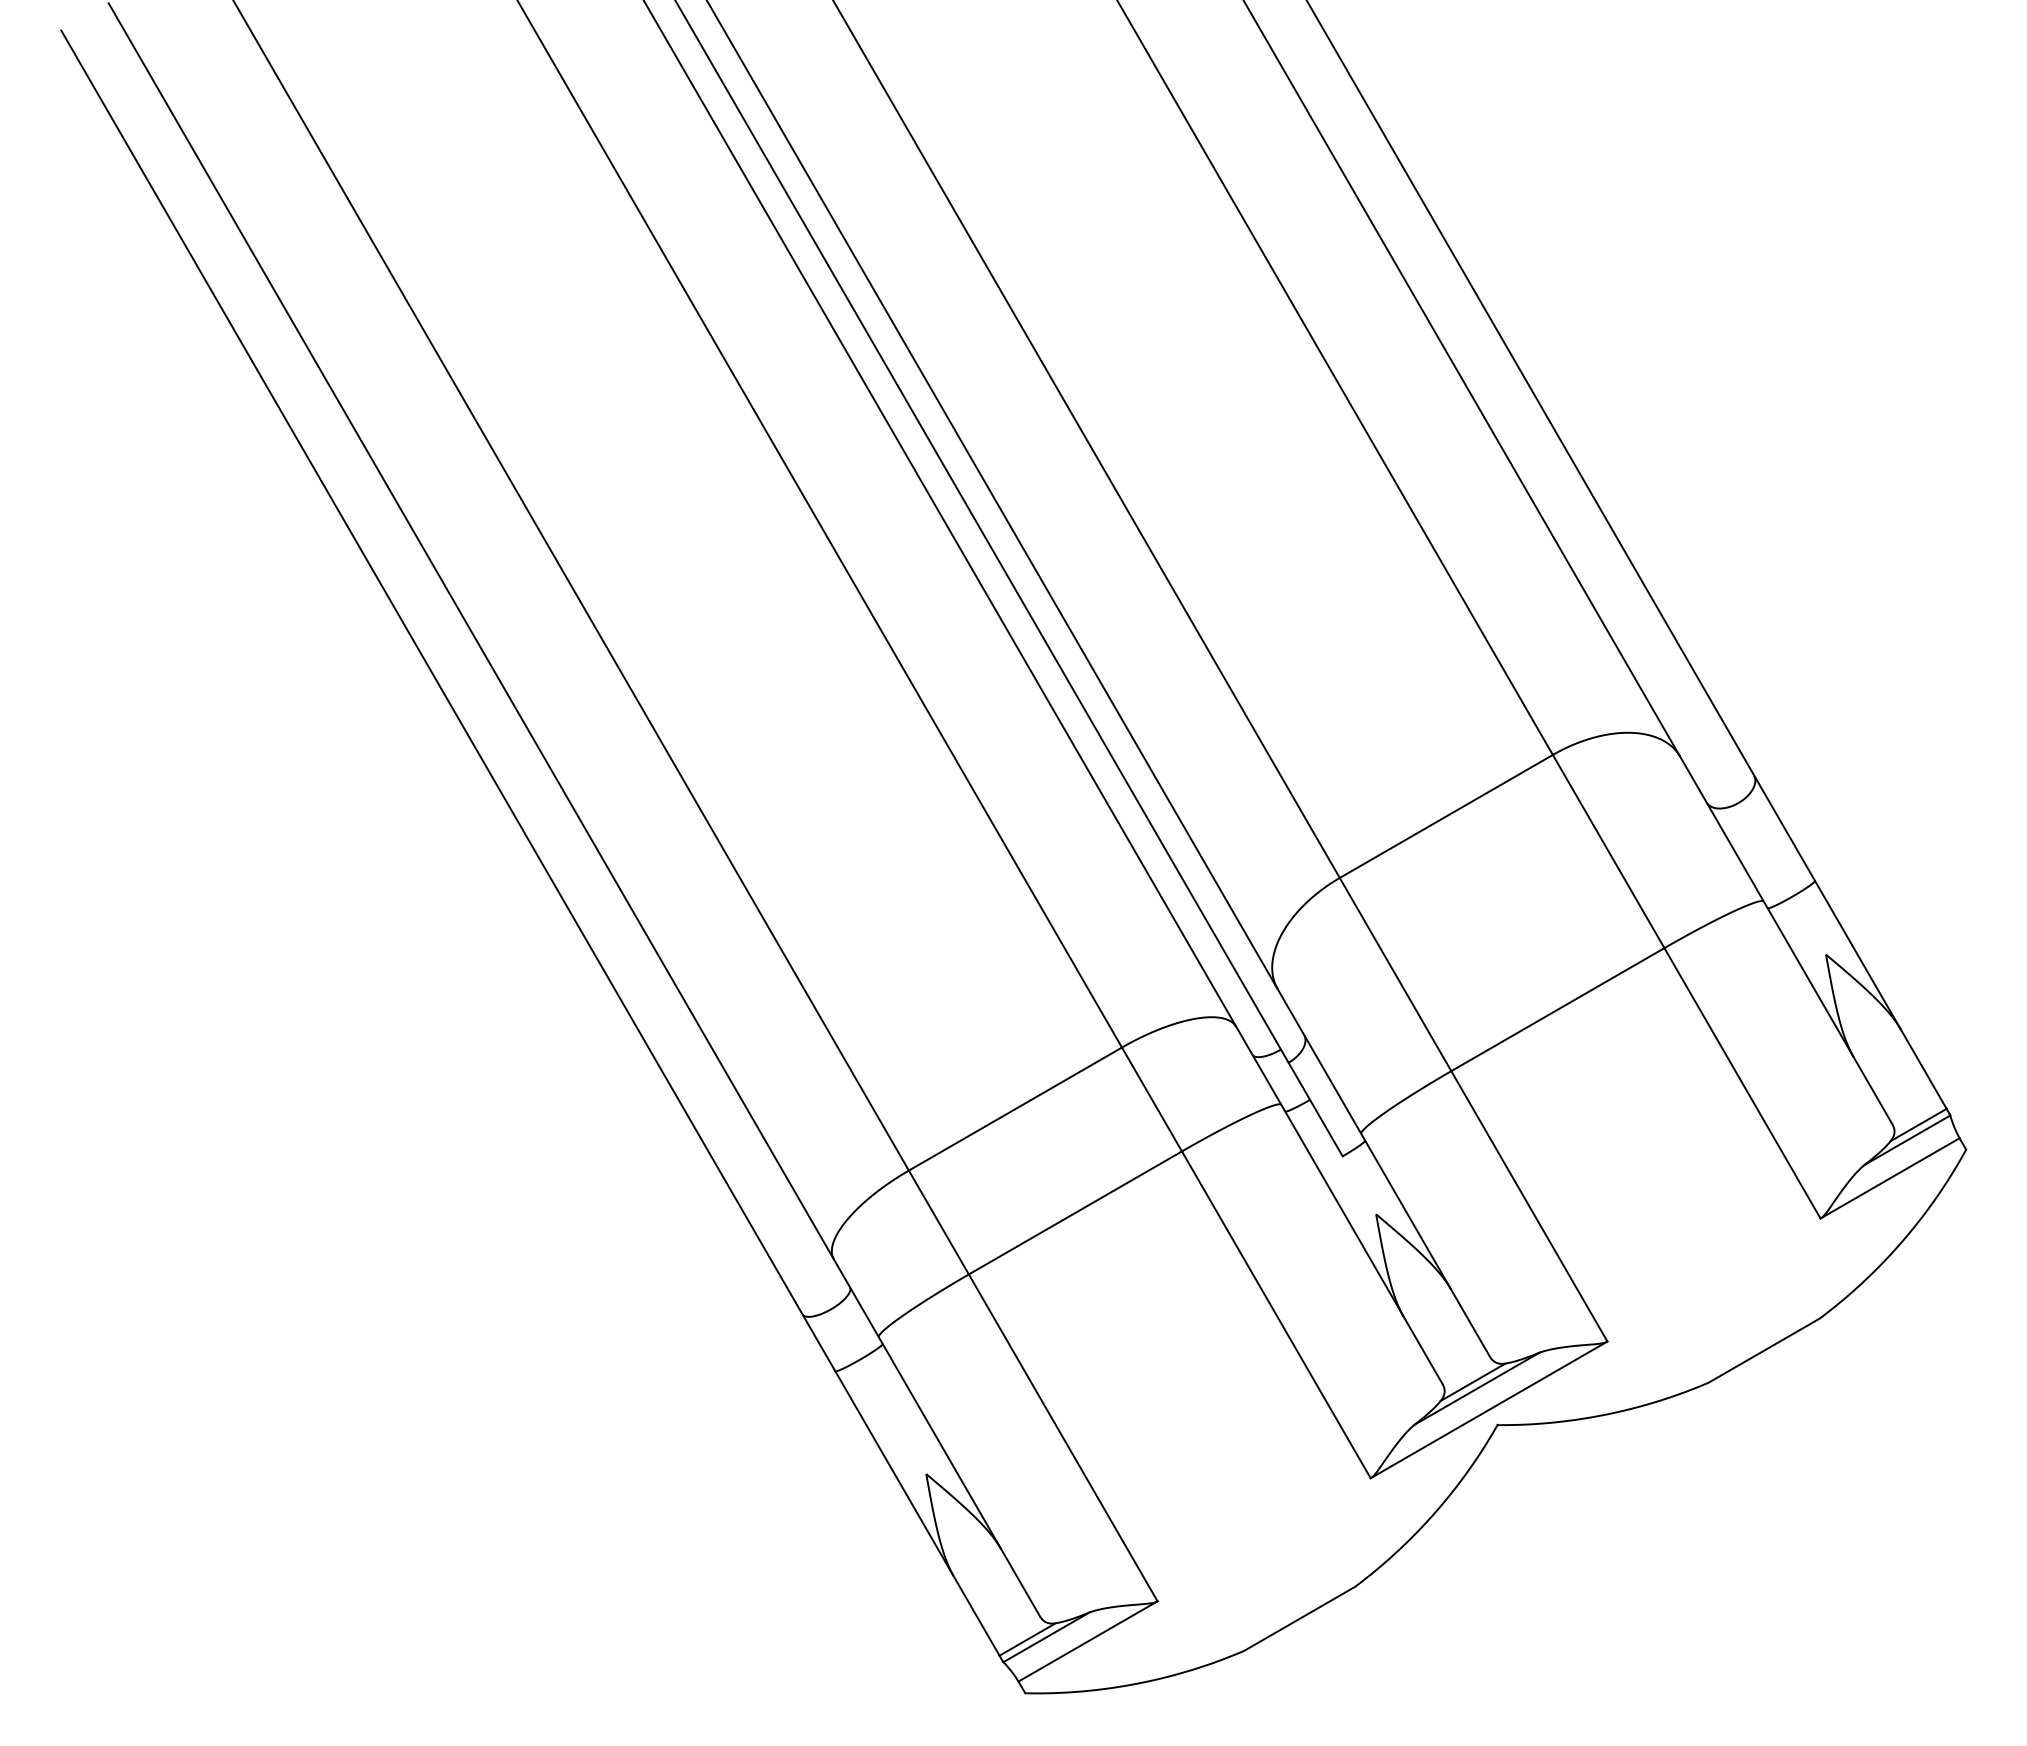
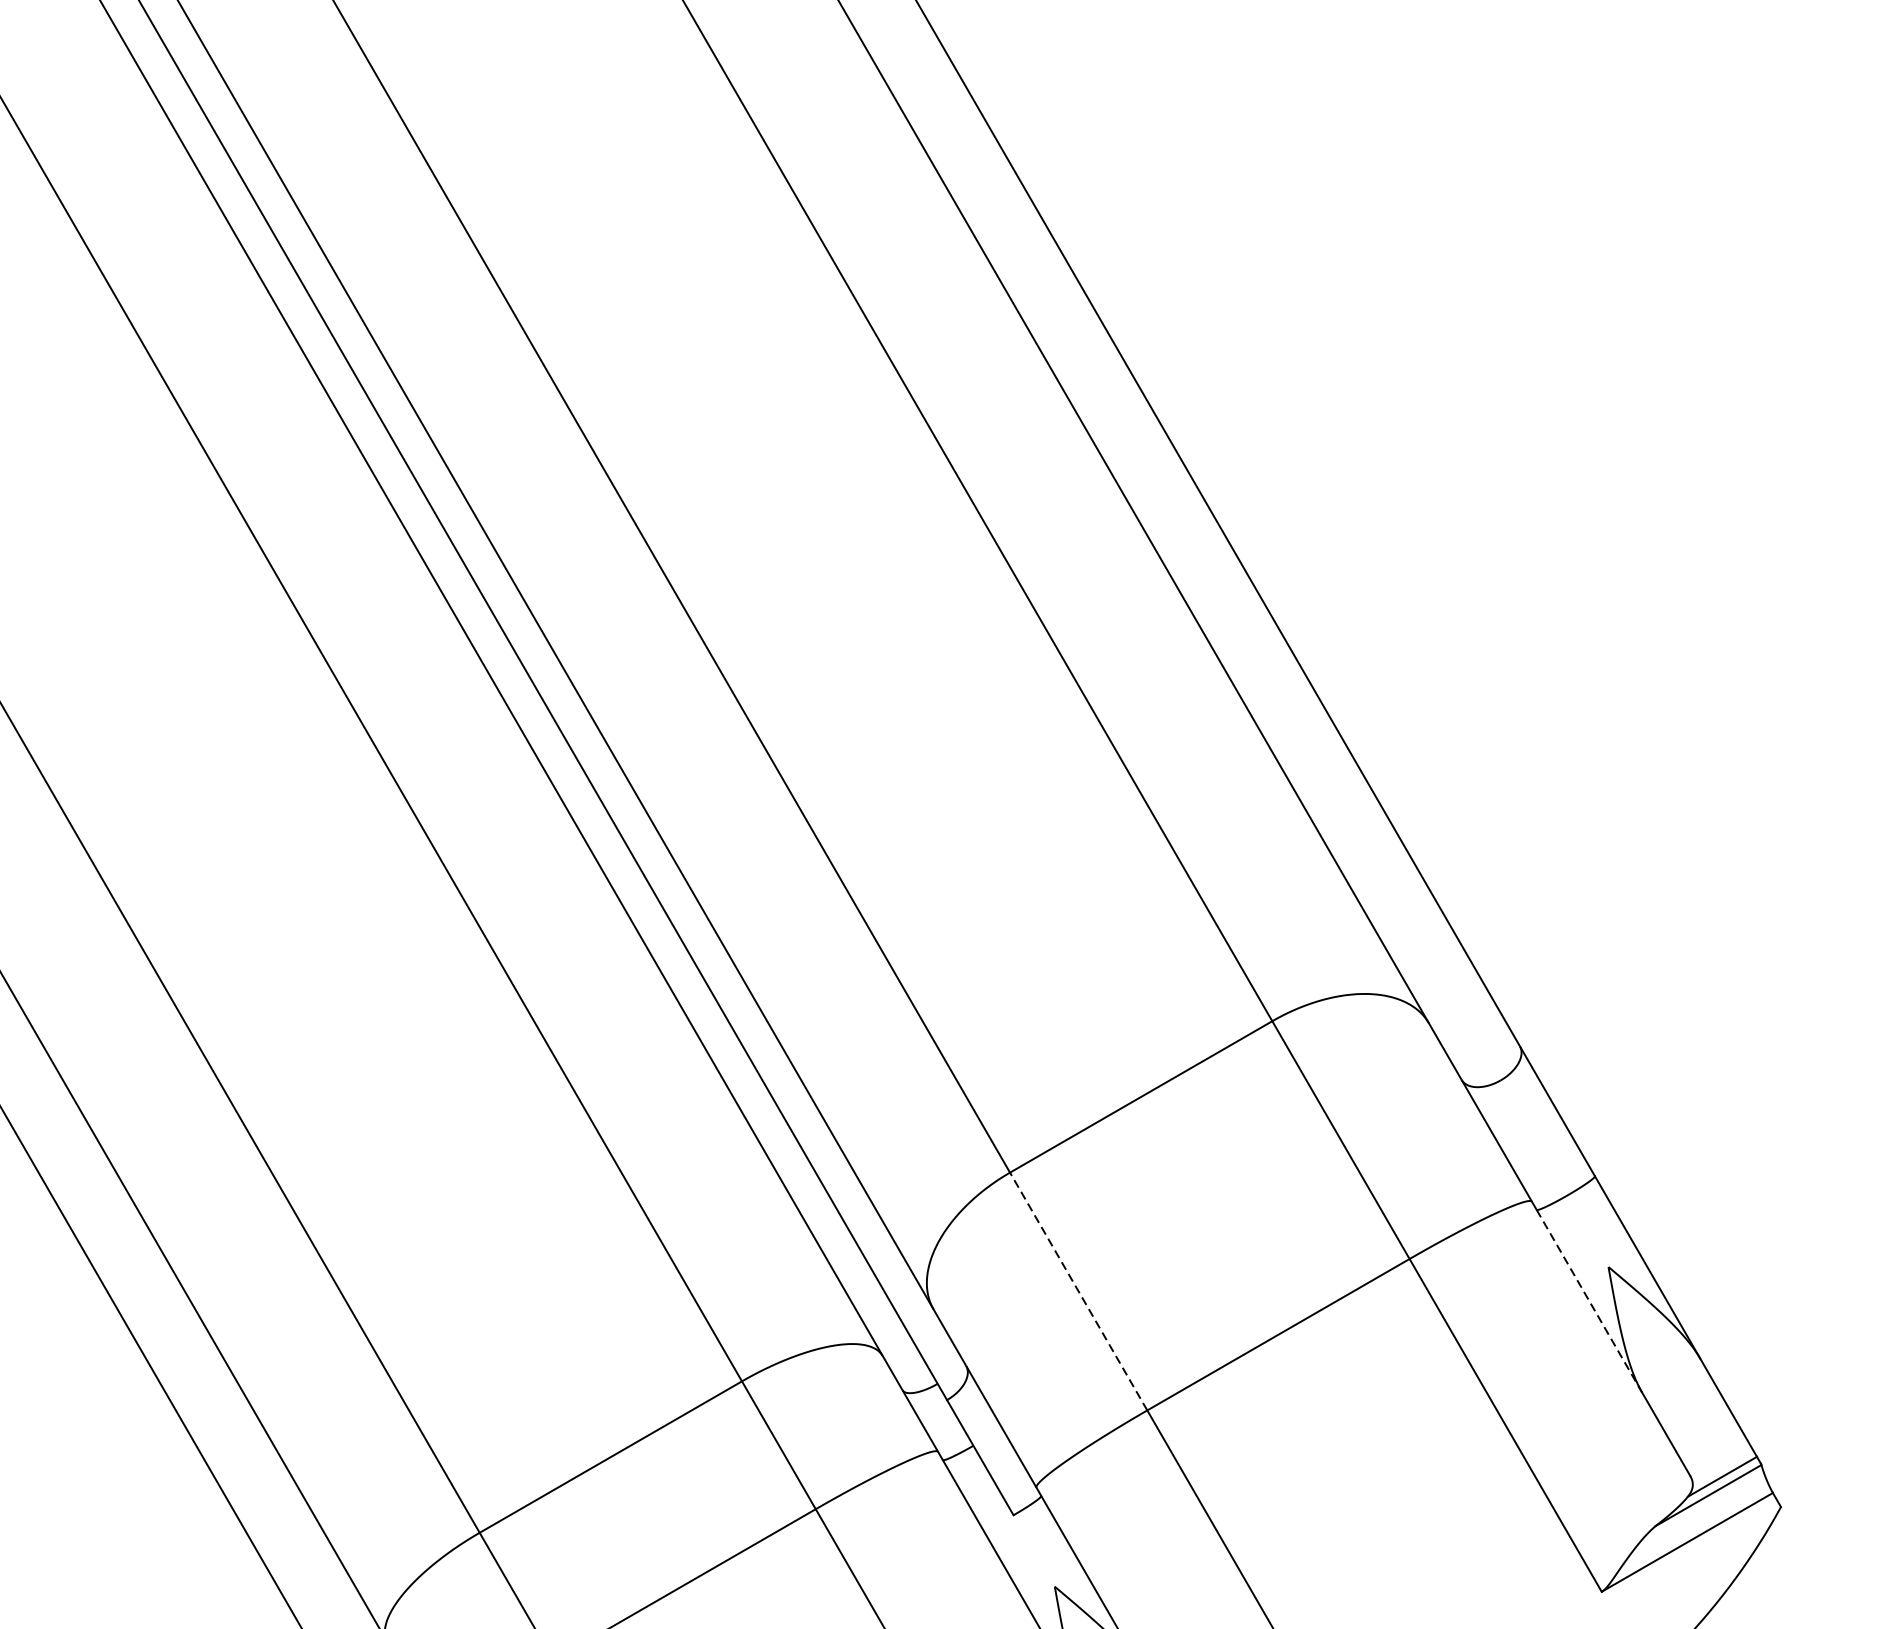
line: (1395, 974) -> (1078, 1291), solid -> dashed
line: (1810, 982) -> (1589, 1301), solid -> dashed

